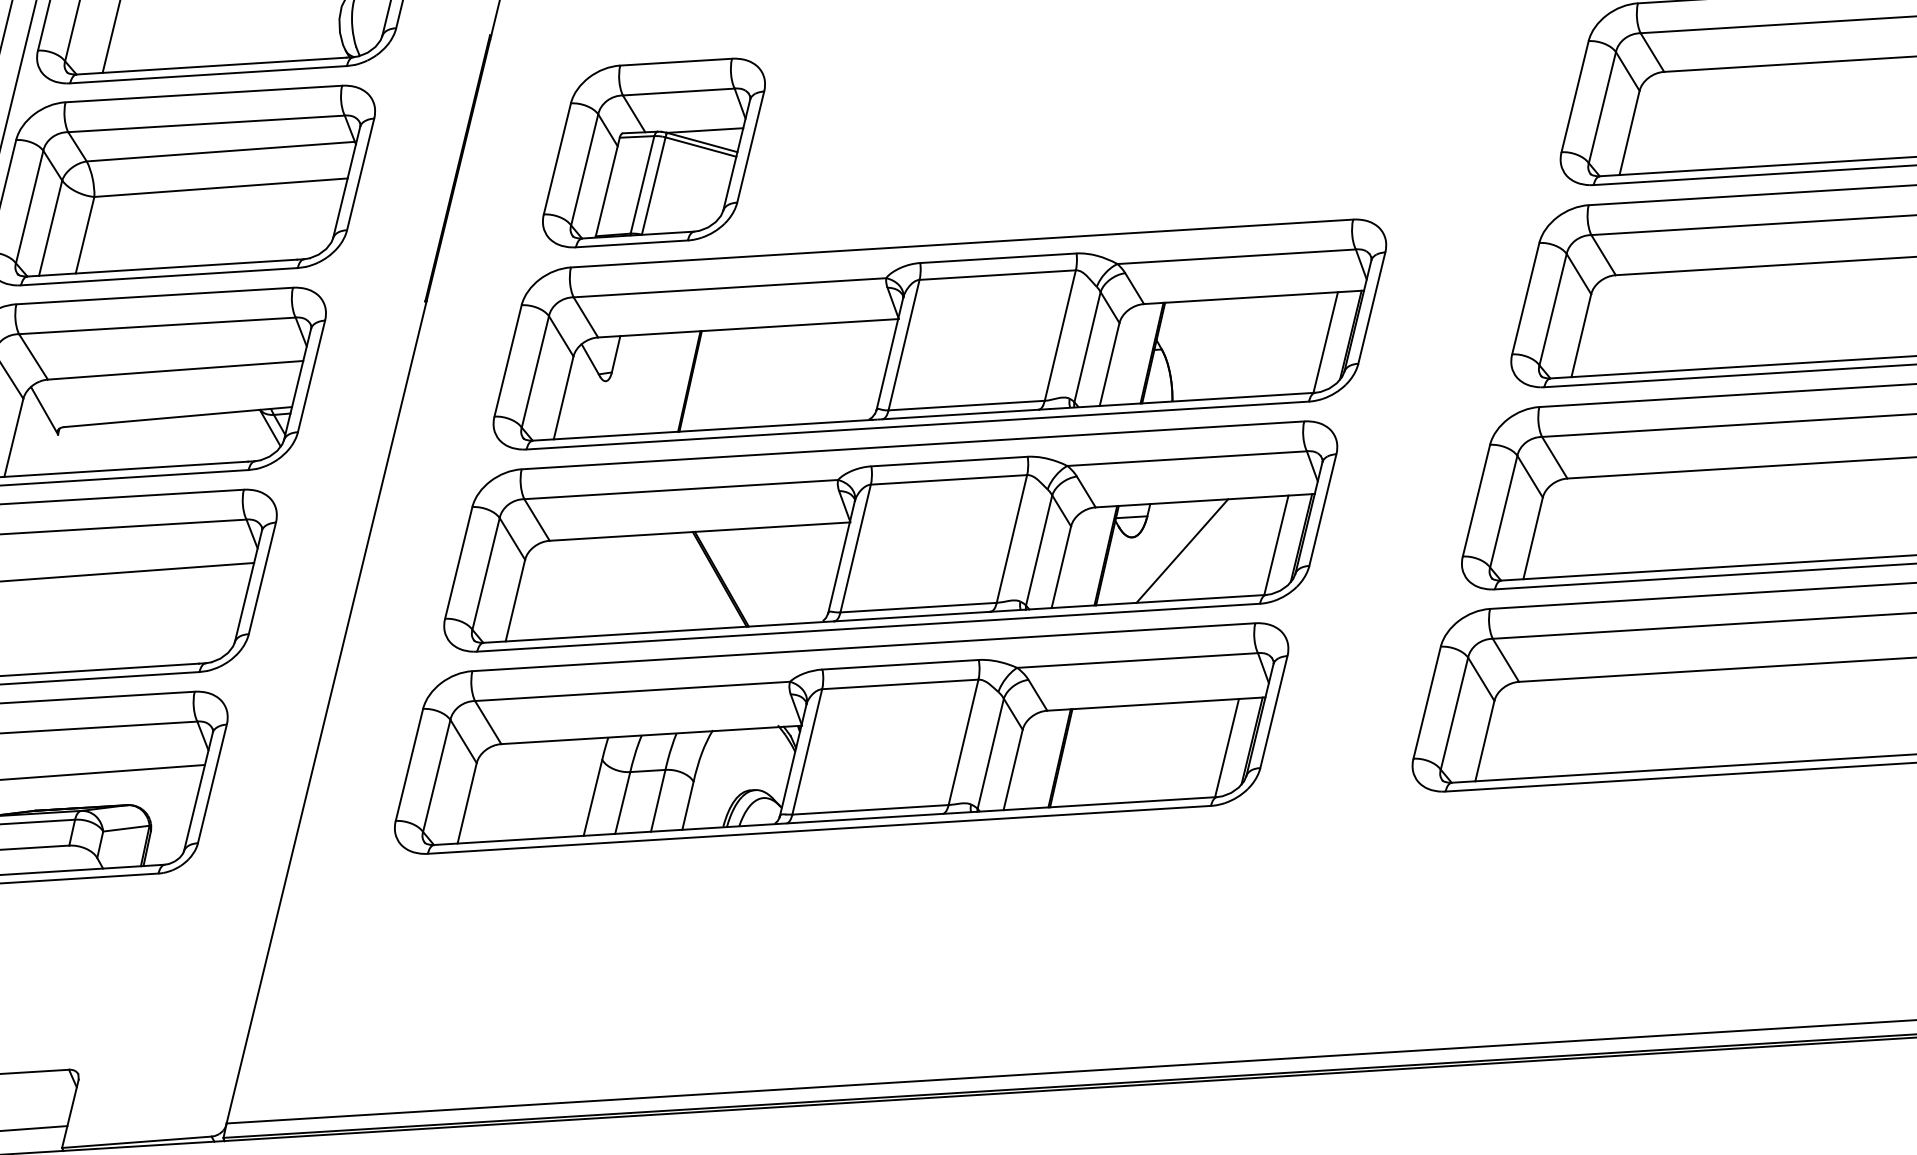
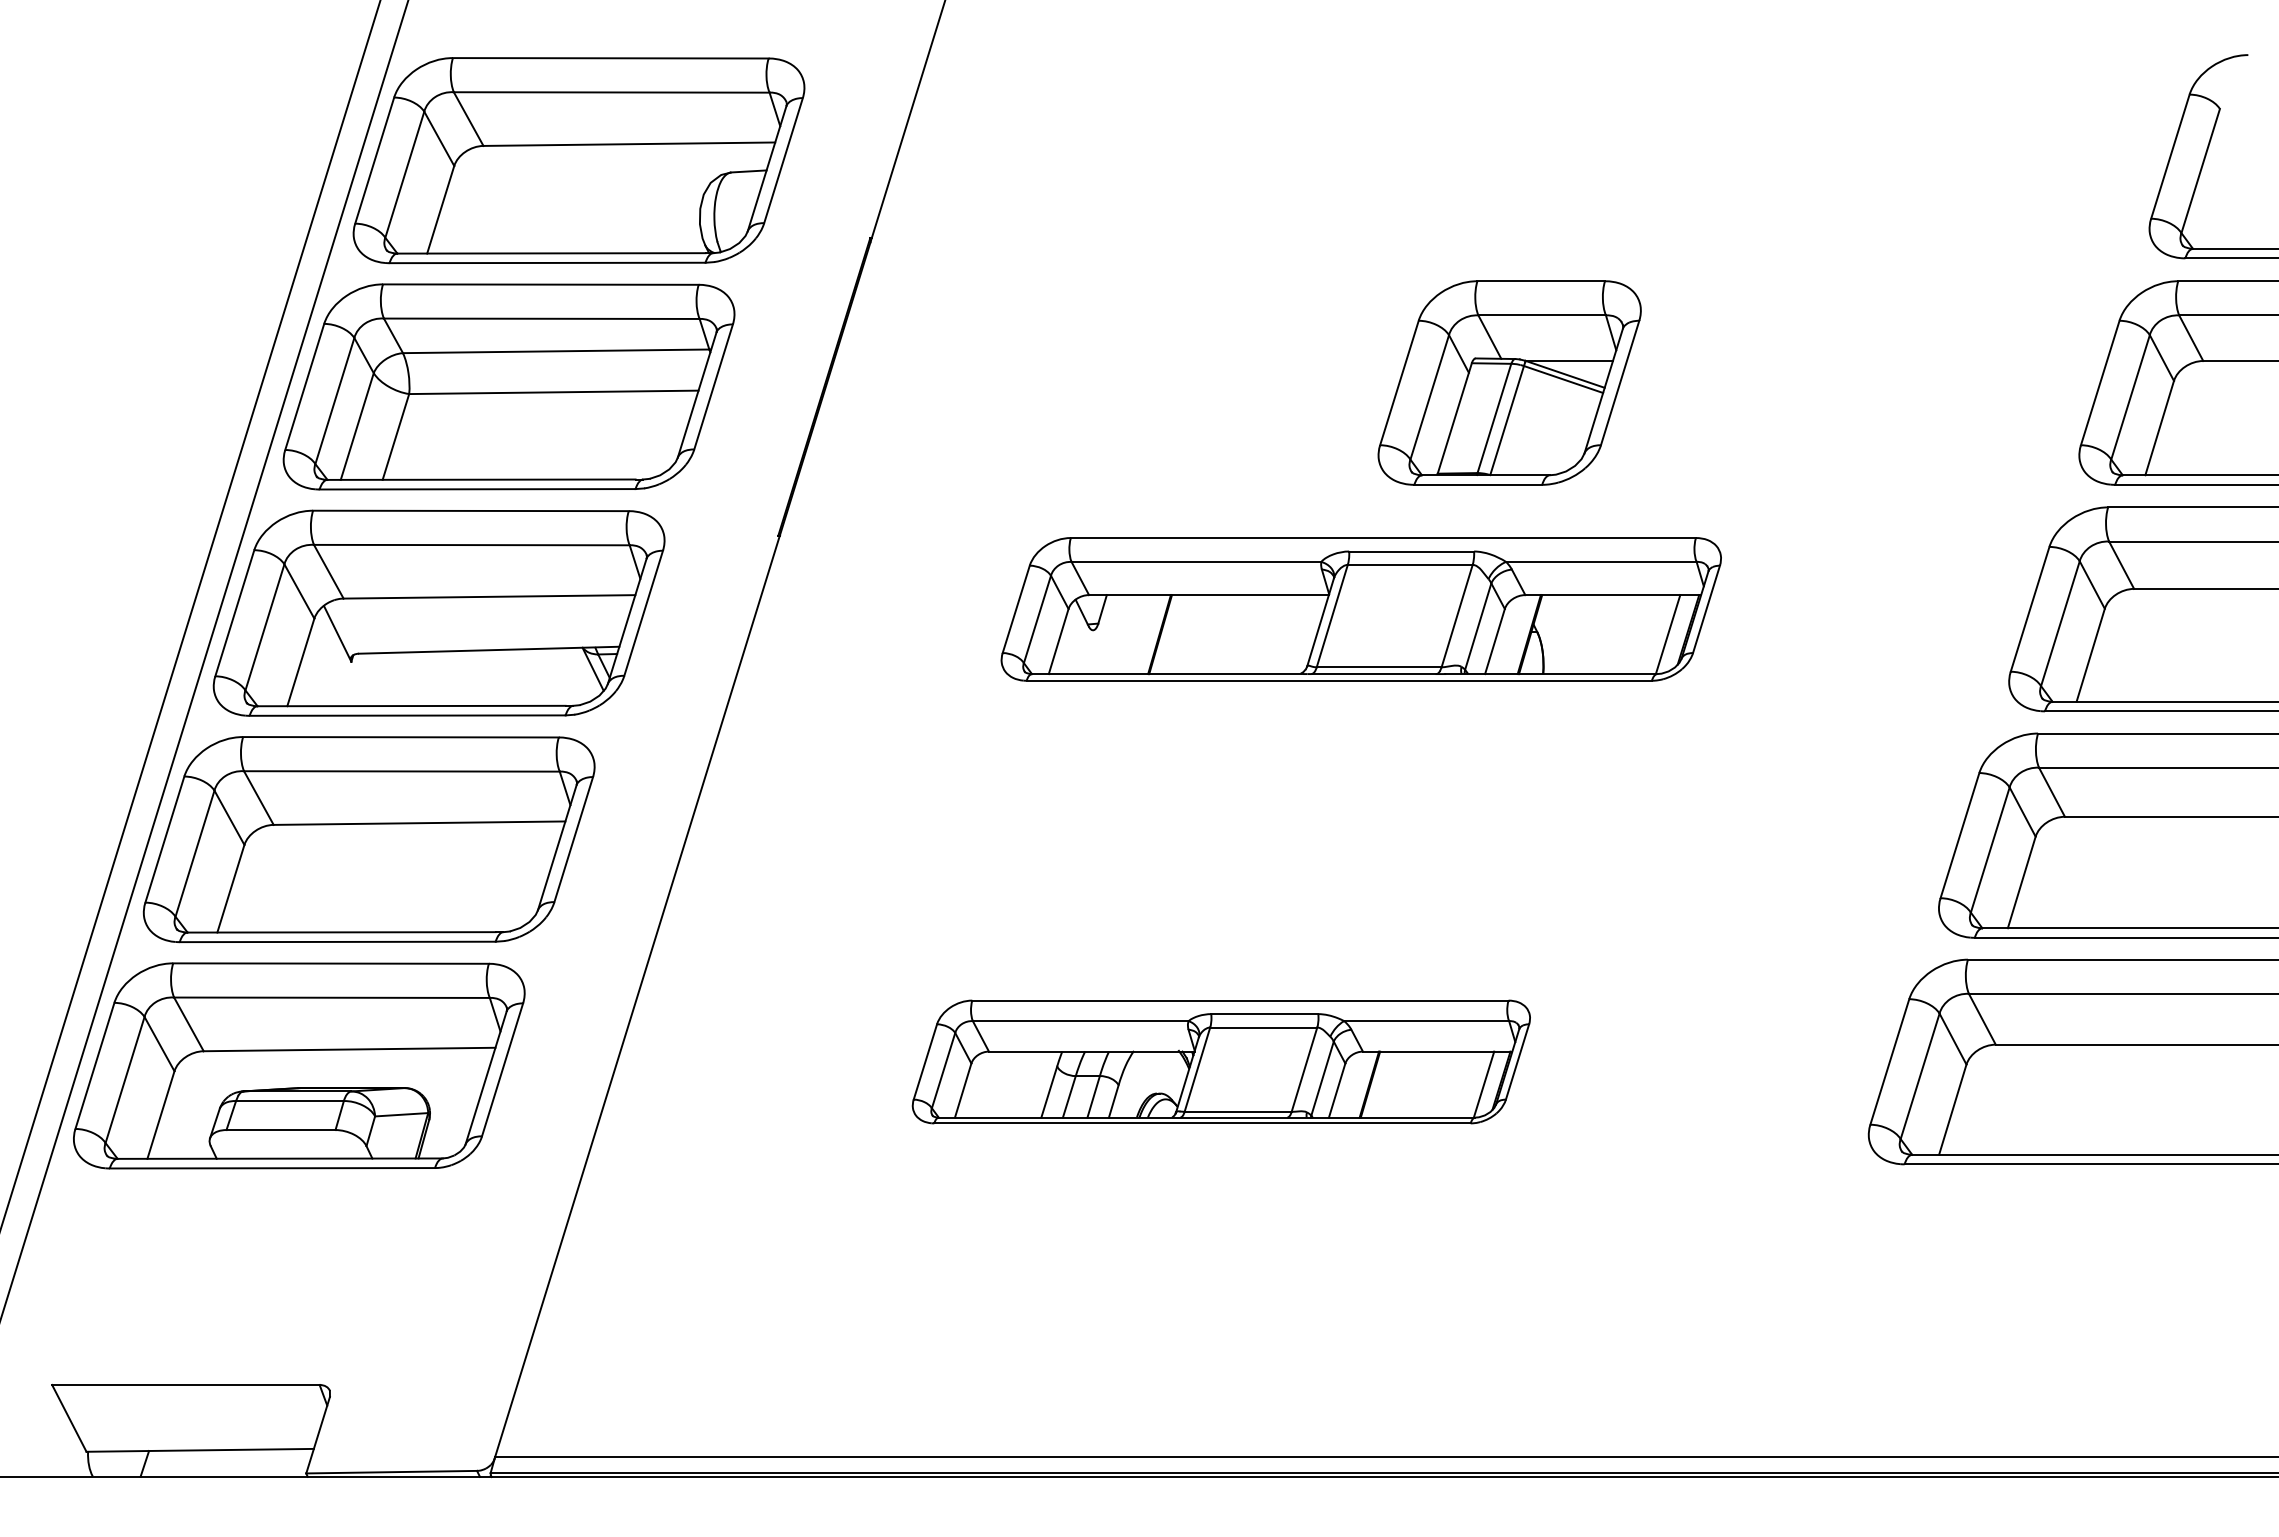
part: (653, 152) -> (1509, 382), moved
part: (940, 334) -> (1361, 609), size x0.7
part: (890, 536) -> (1291, 835), removed
part: (841, 738) -> (1221, 1061), size x0.6

